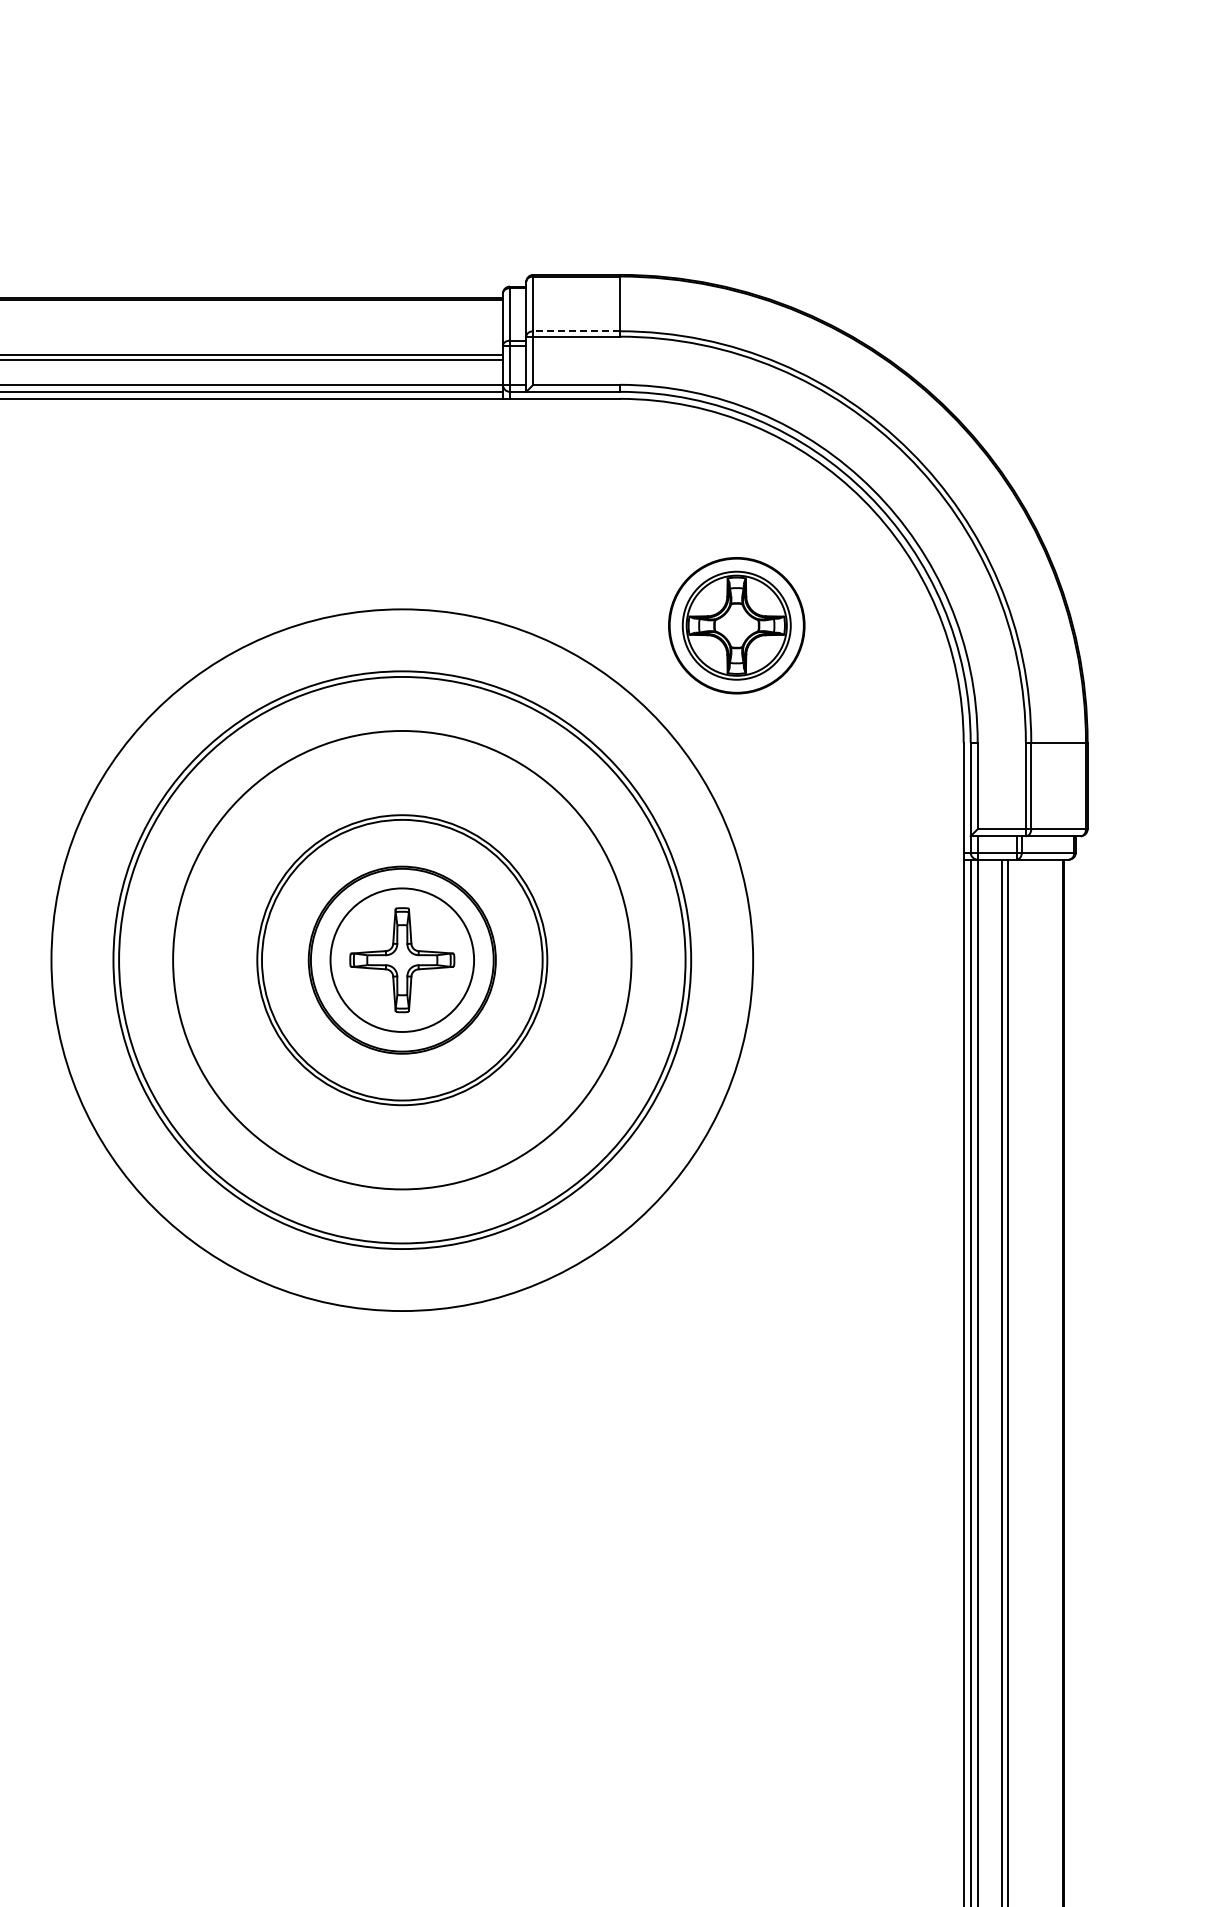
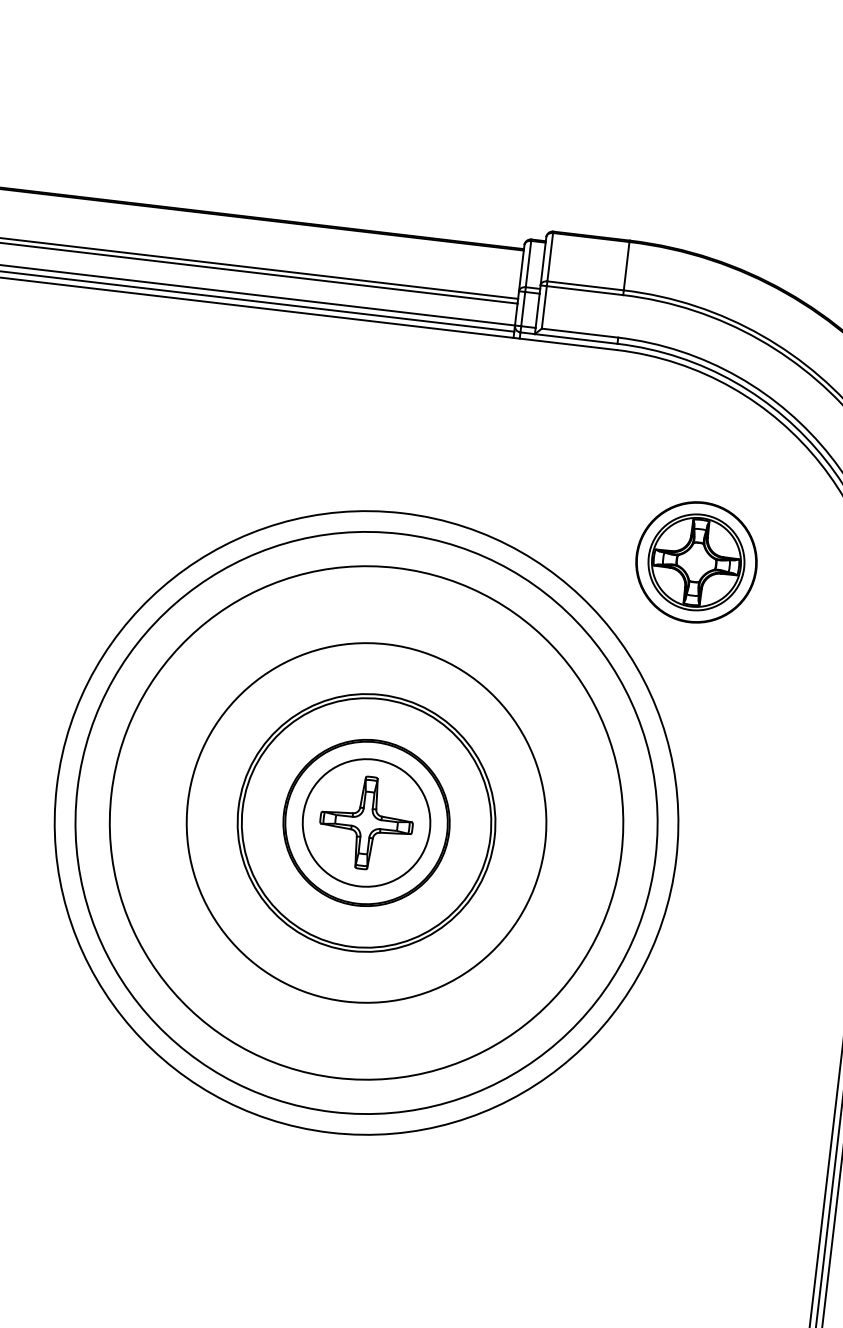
line: (576, 331) -> (585, 286), dashed -> solid
circle: (401, 959) -> (365, 822), size x1.43
circle: (402, 959) -> (366, 822), size x0.71

